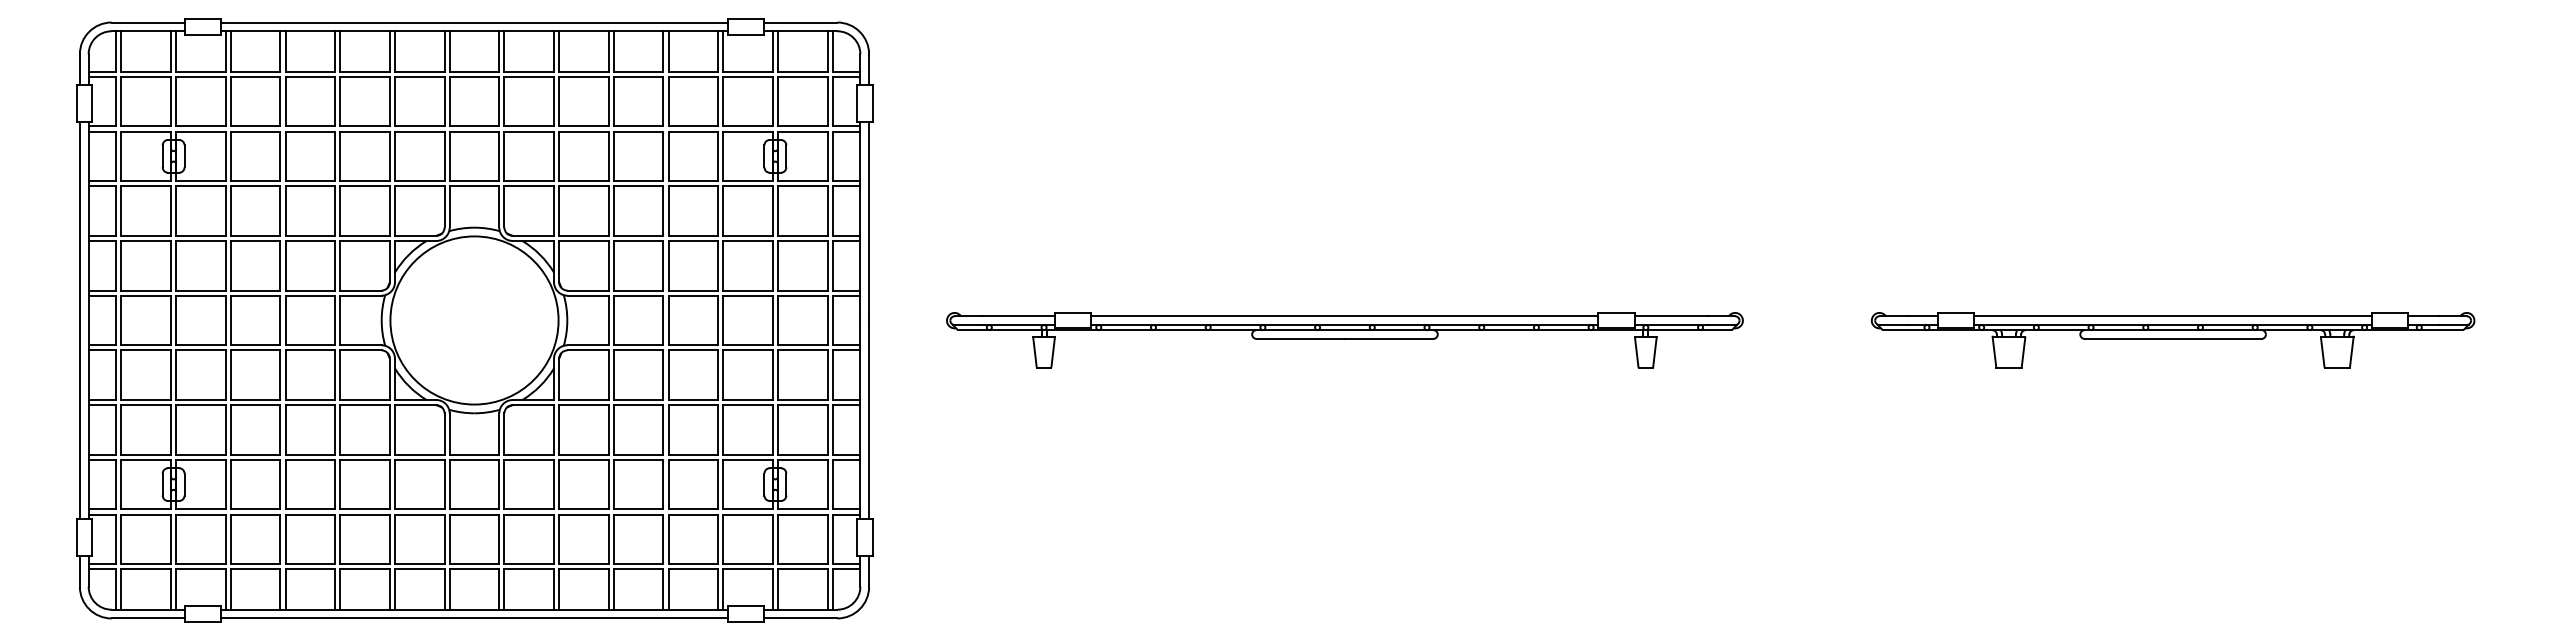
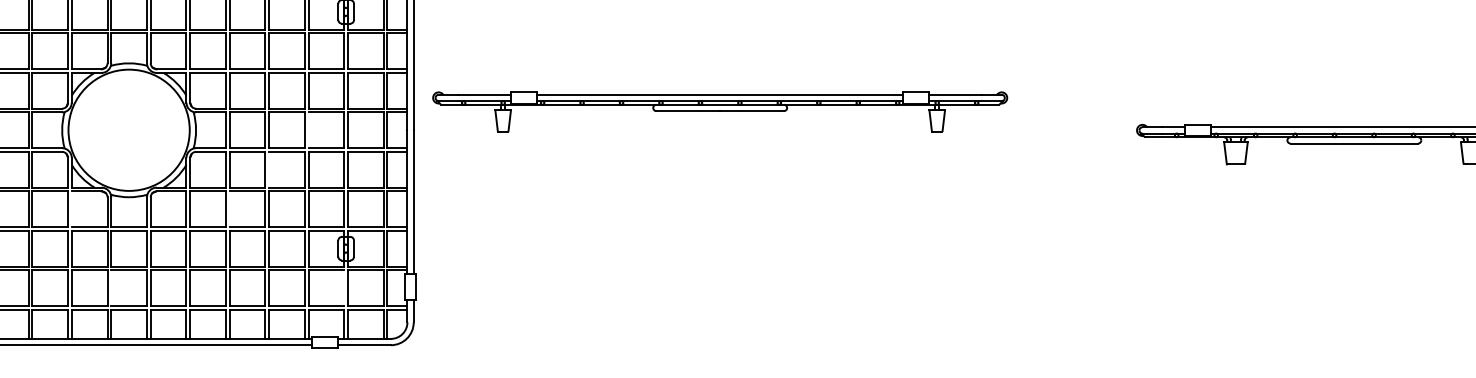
line: (723, 320) -> (308, 130), removed
part: (1344, 340) -> (719, 112), moved
line: (668, 375) -> (269, 169), removed
line: (395, 429) -> (72, 208), removed
line: (613, 429) -> (229, 208), removed
line: (449, 539) -> (111, 288), removed
line: (772, 539) -> (344, 288), removed

